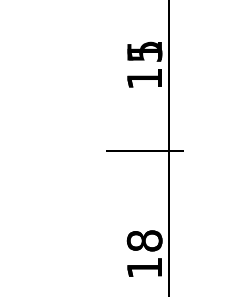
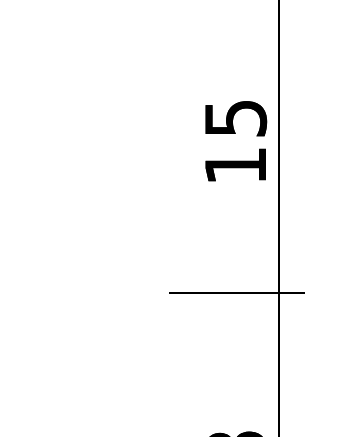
text: (144, 51) -> (235, 118), 11 -> 15

